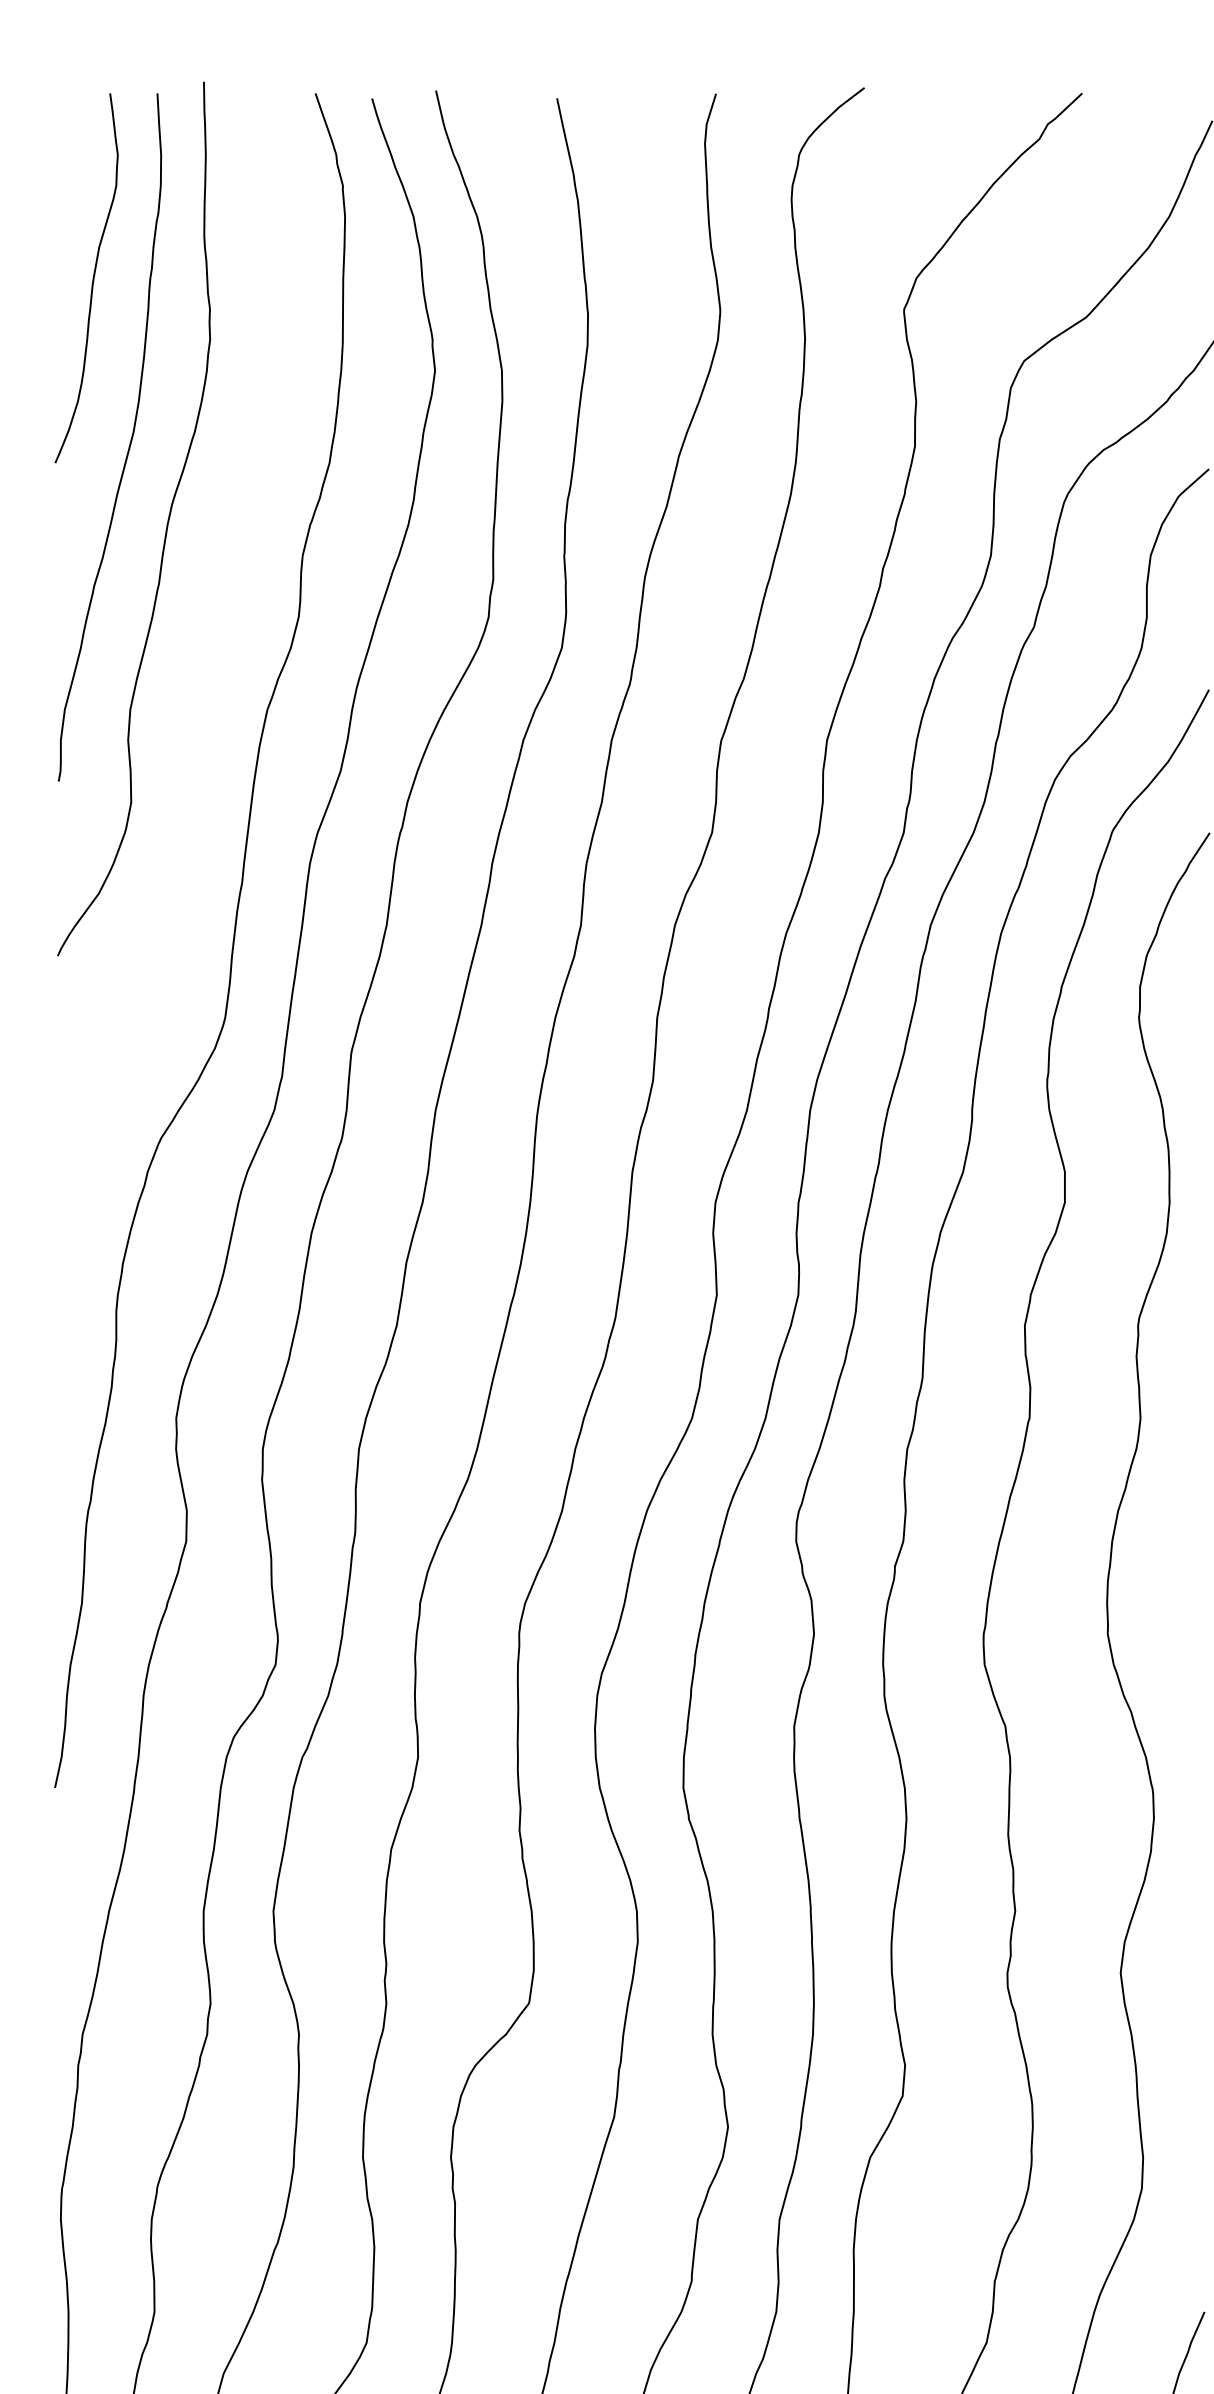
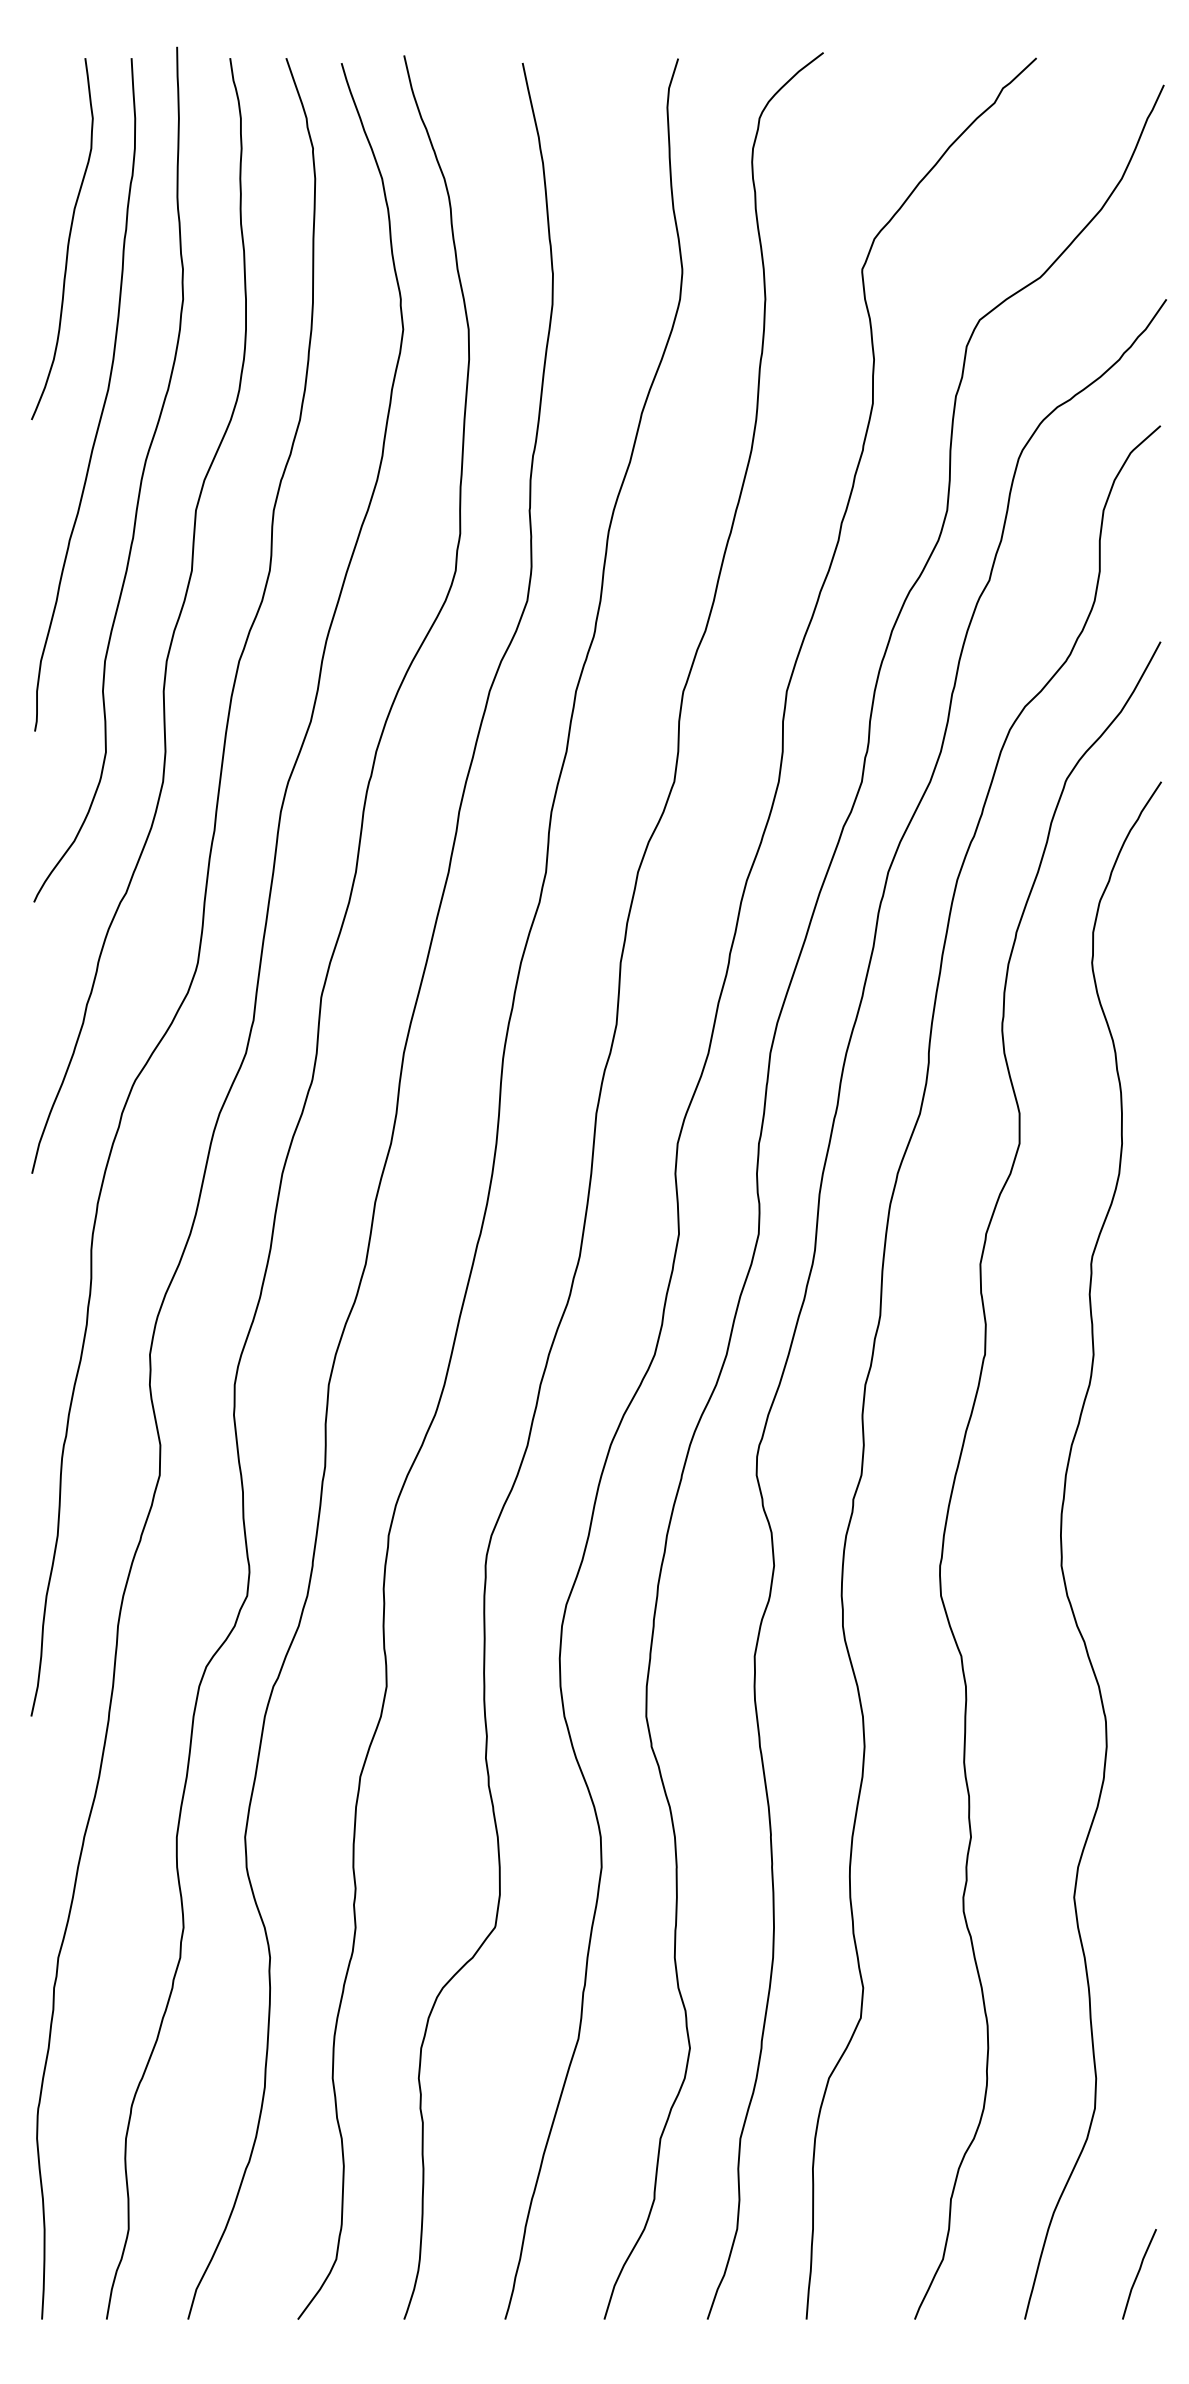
curve: (201, 674) -> (174, 626), added

